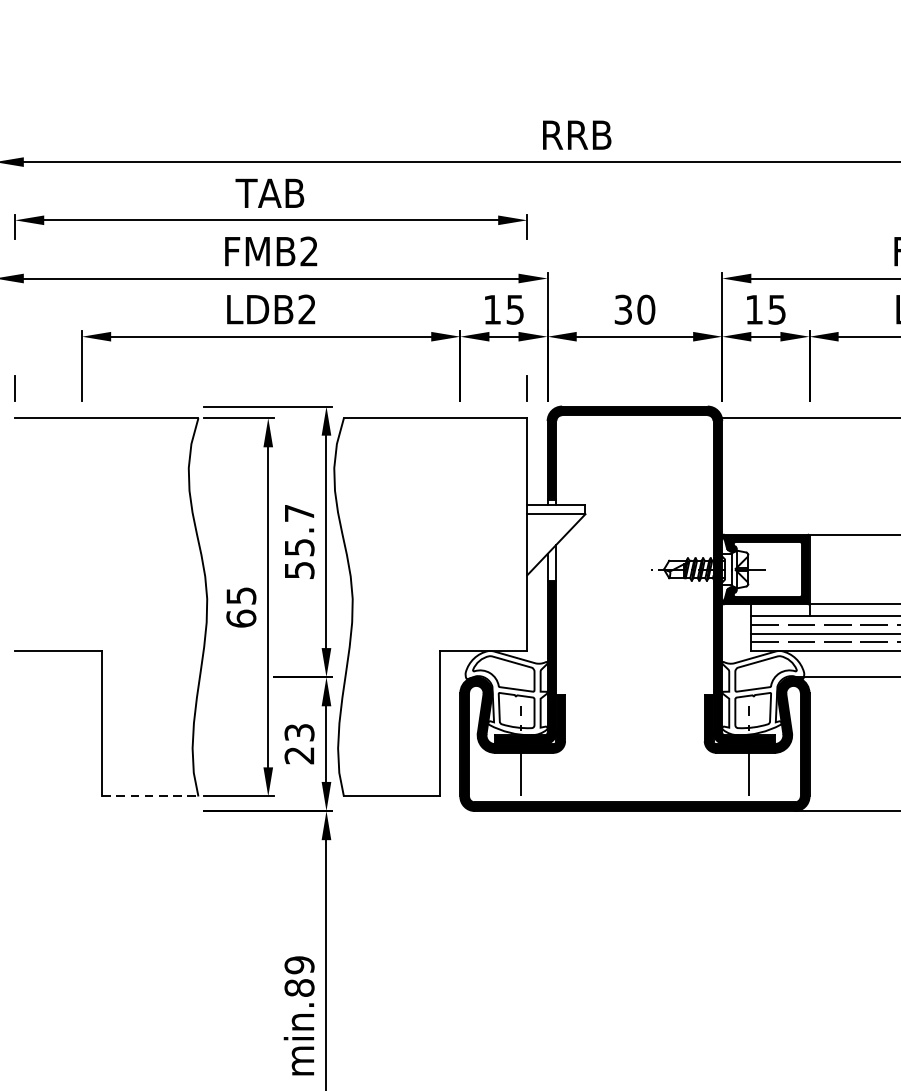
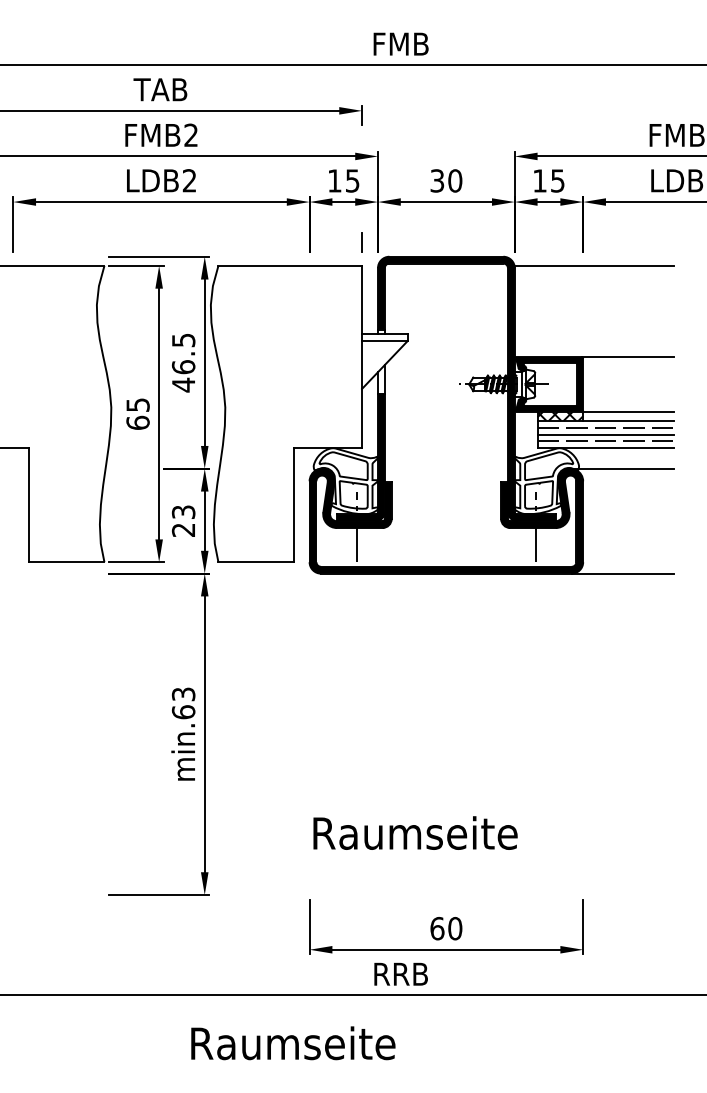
text: (576, 134) -> (400, 43), RRB -> FMB
text: (299, 541) -> (183, 362), 55.7 -> 46.5
hatch: (780, 609) -> (560, 415), added
line: (149, 796) -> (66, 562), dashed -> solid
text: (299, 976) -> (183, 703), min.89 -> min.63

